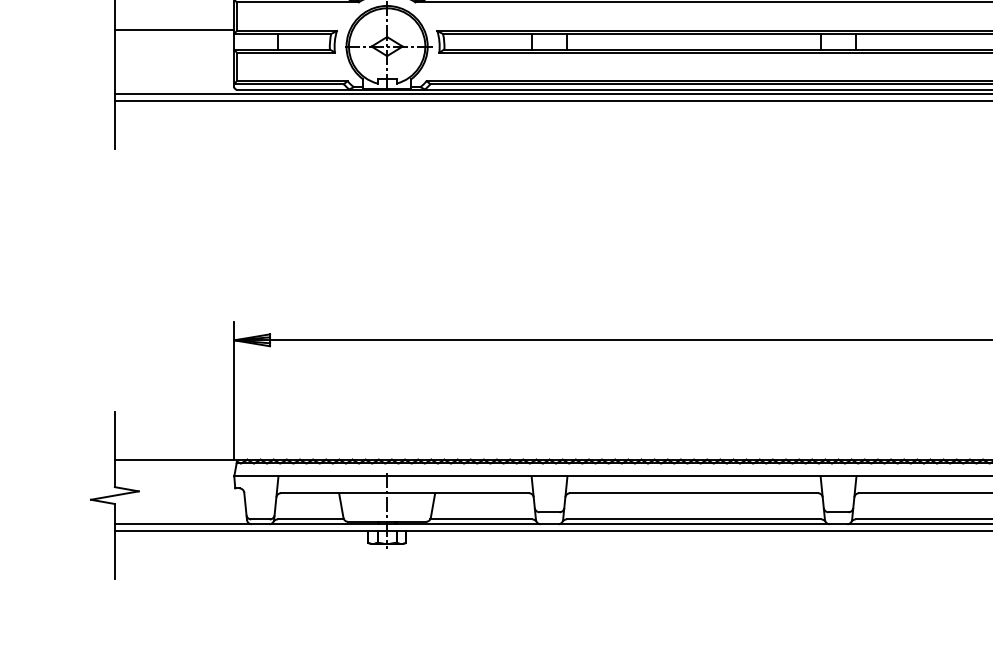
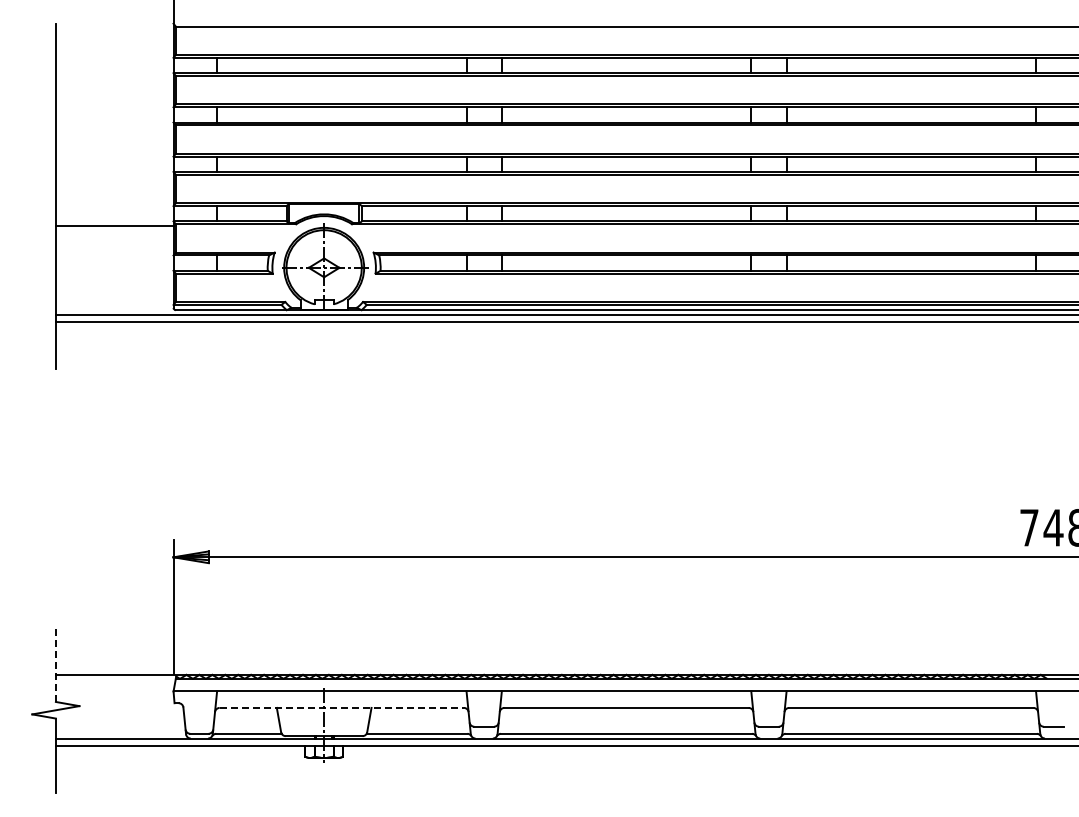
line: (174, 29) -> (114, 226), moved
line: (114, 449) -> (55, 664), solid -> dashed
line: (405, 492) -> (342, 707), solid -> dashed

